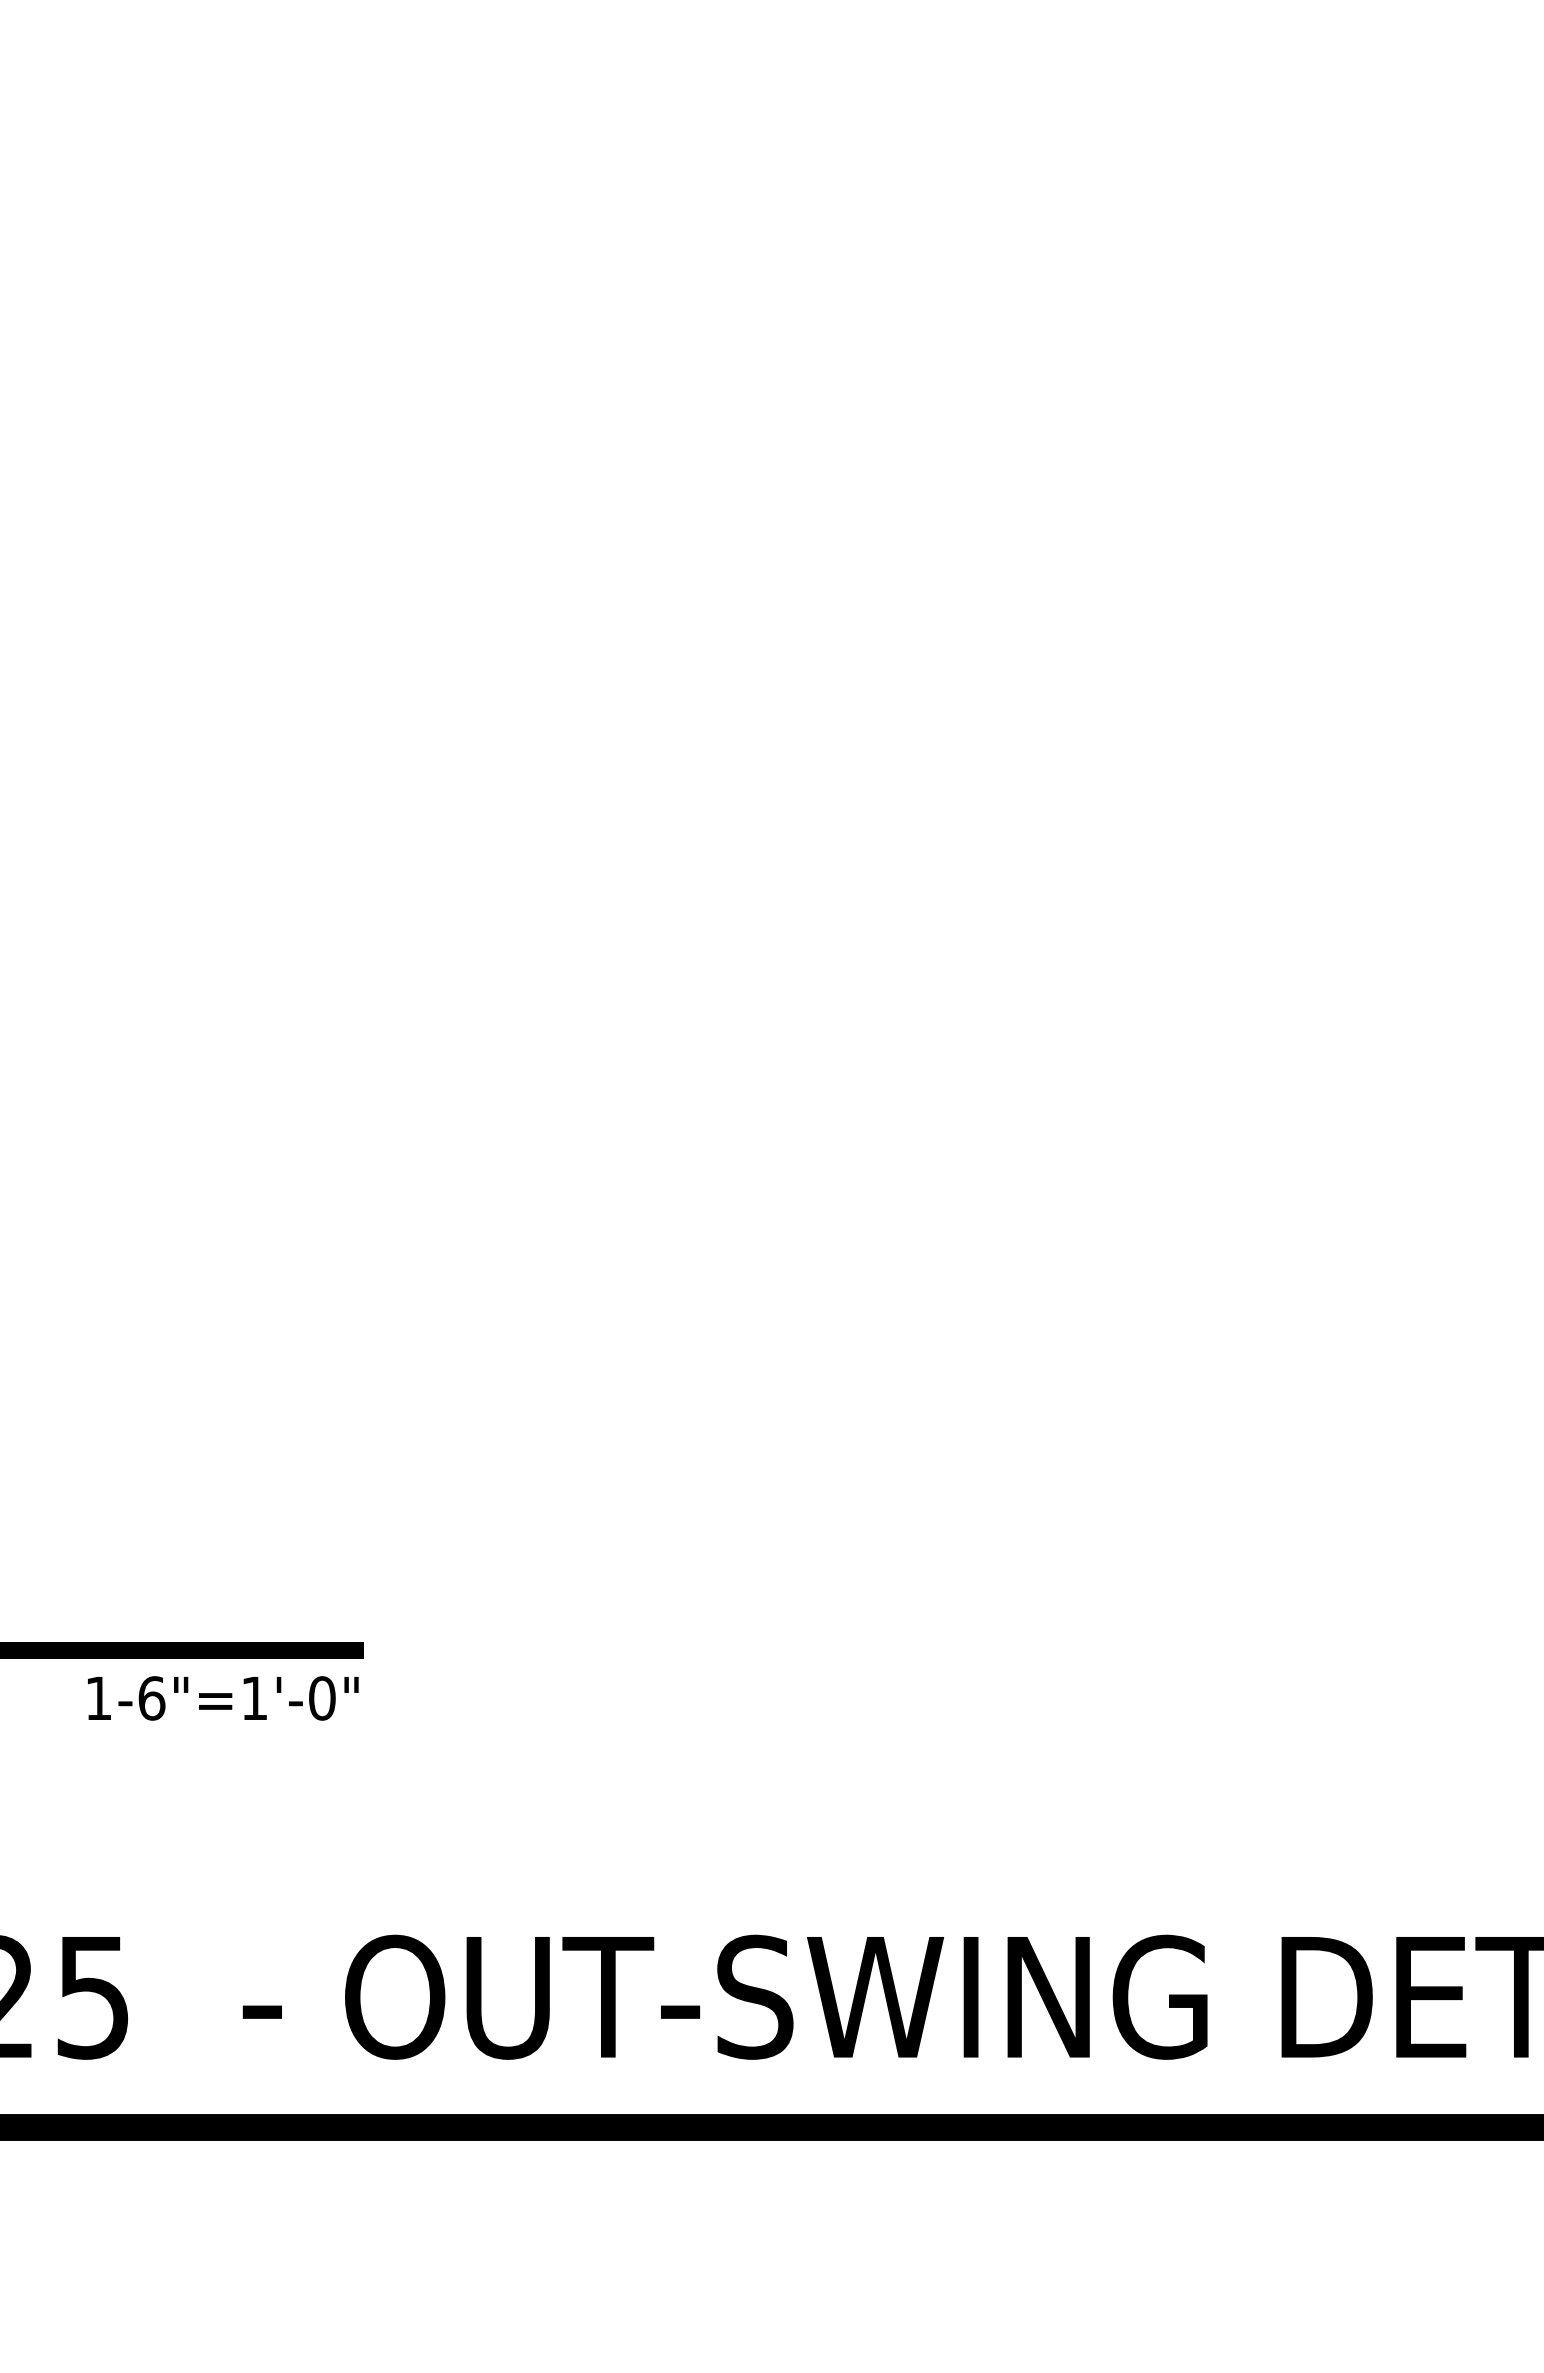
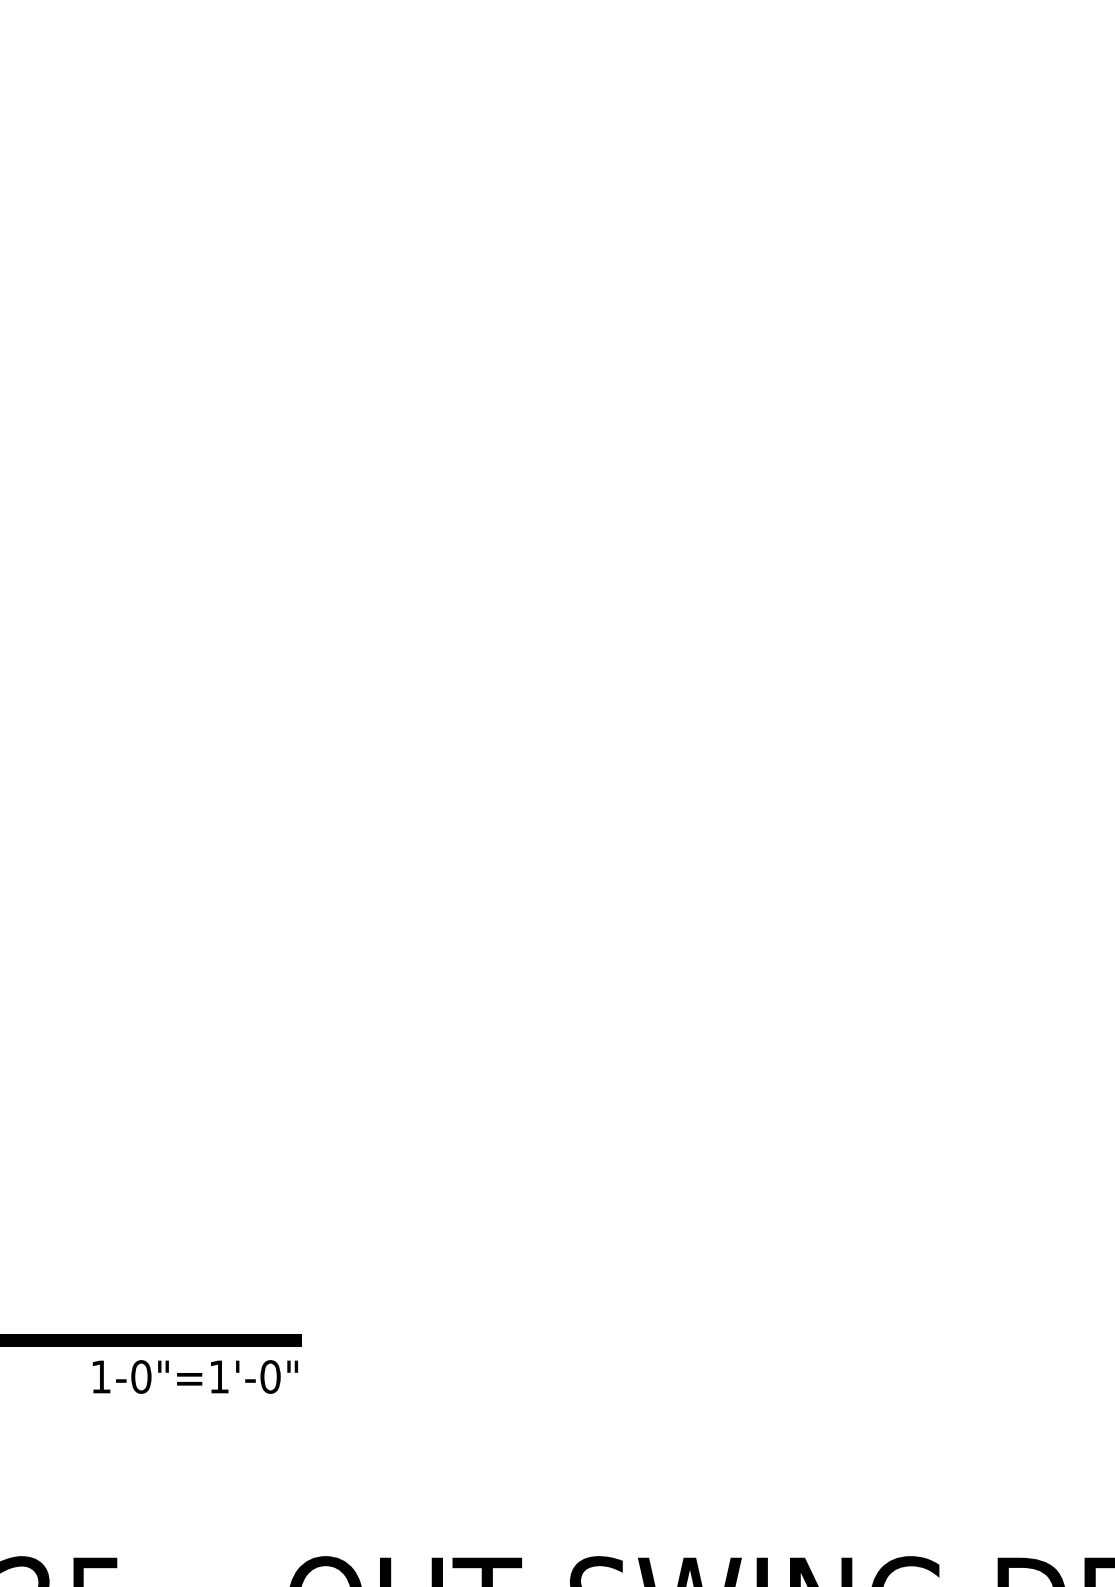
text: (151, 1698) -> (141, 1377), 1-6"=1'-0" -> 1-0"=1'-0"

